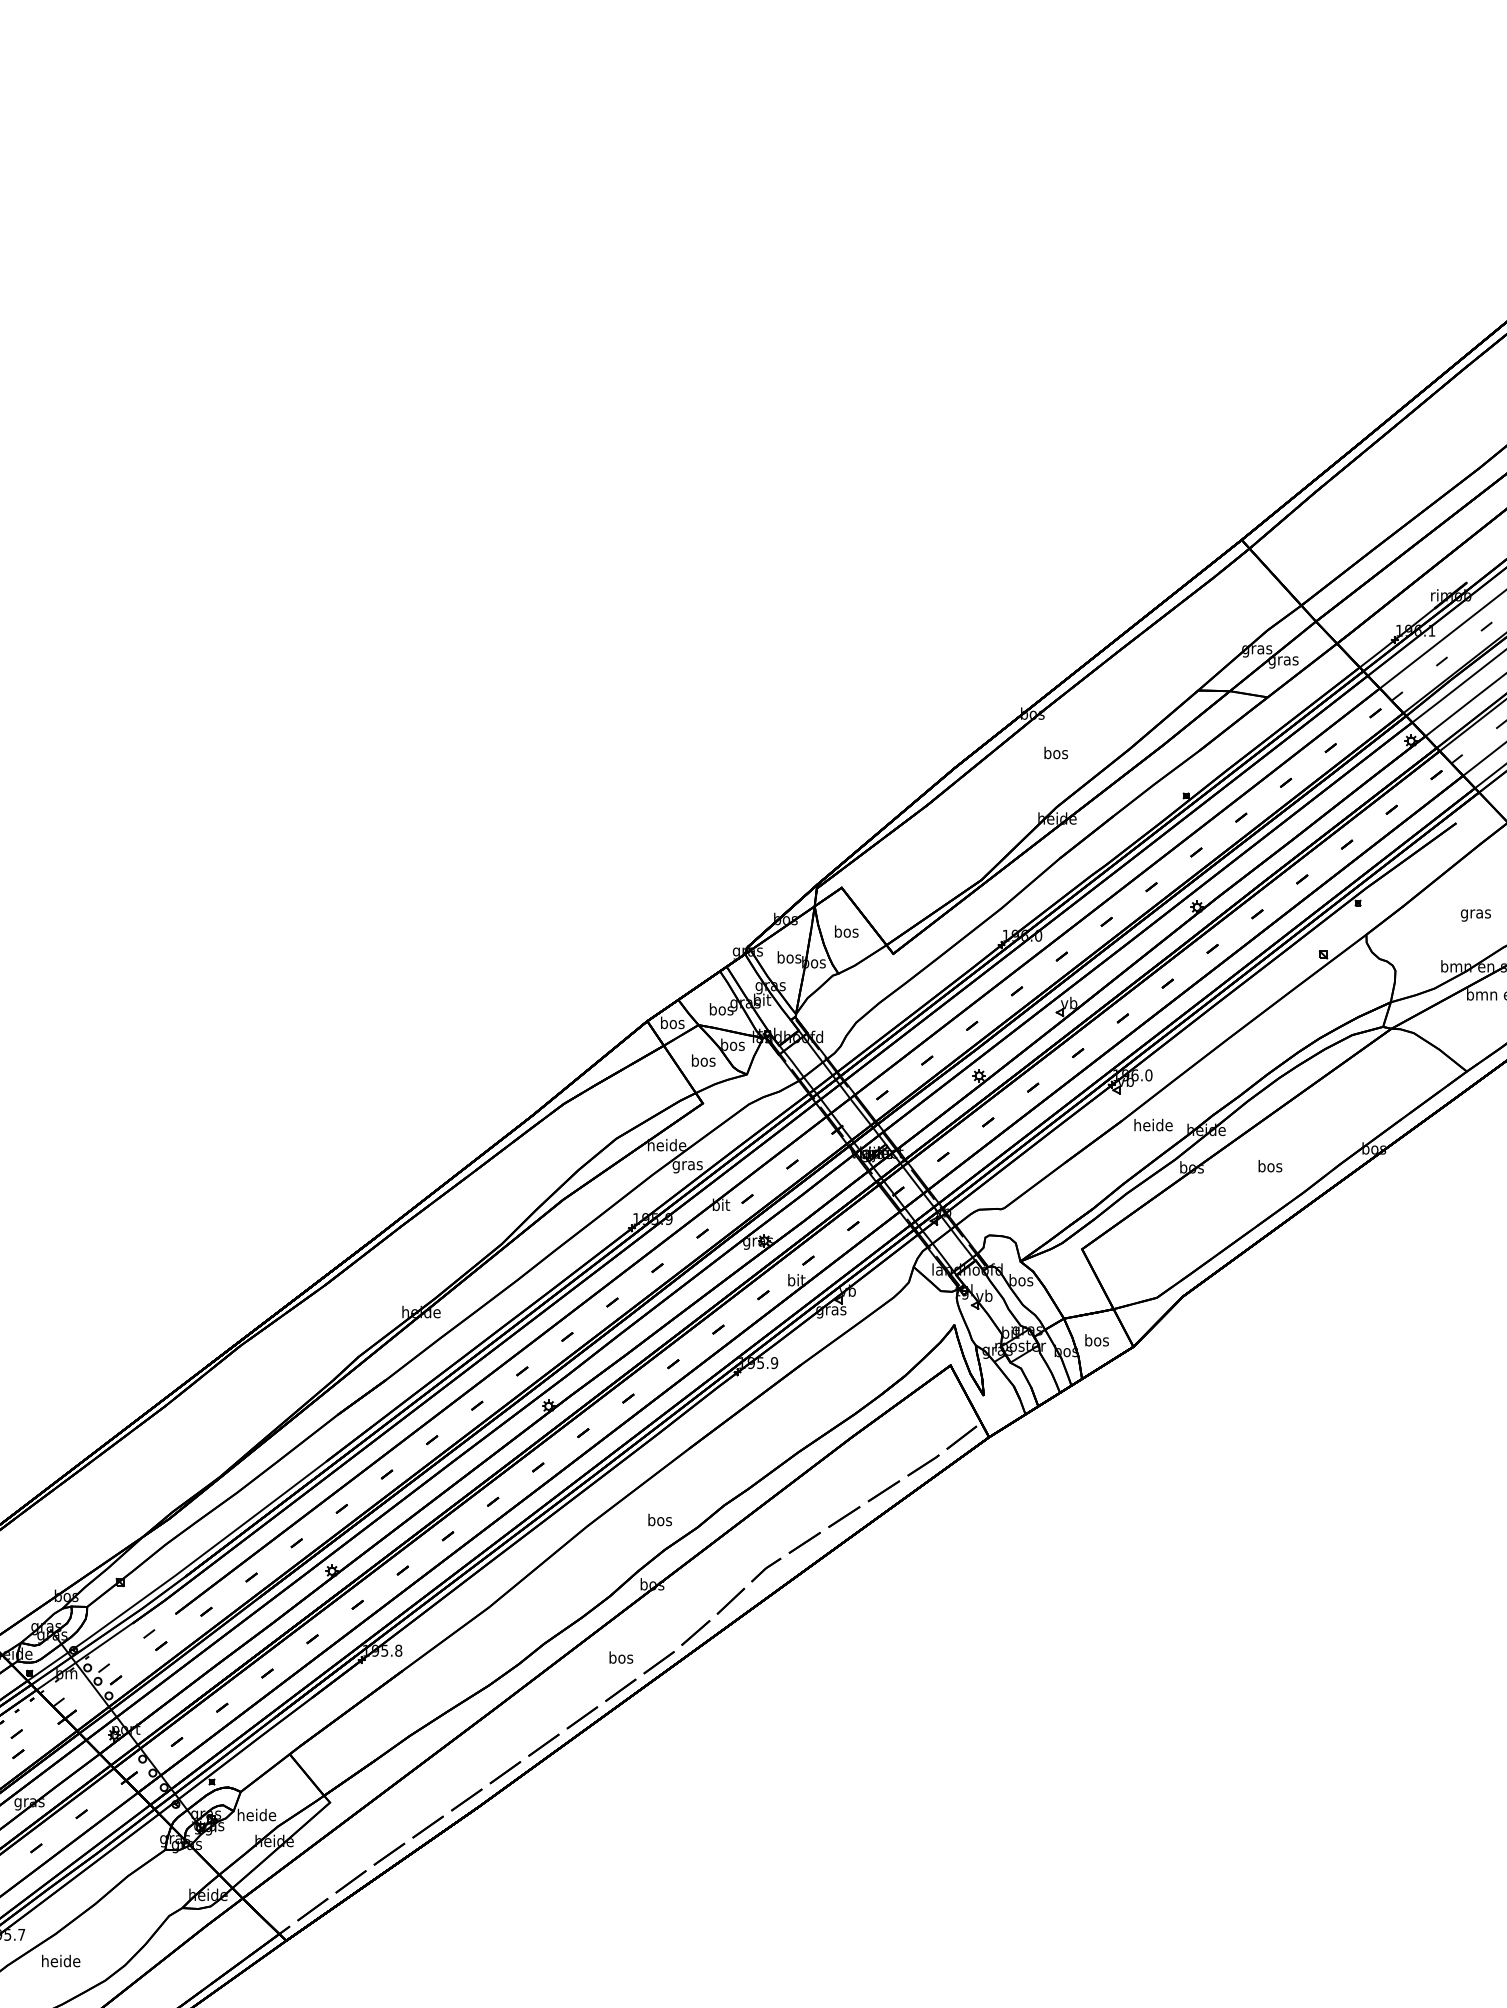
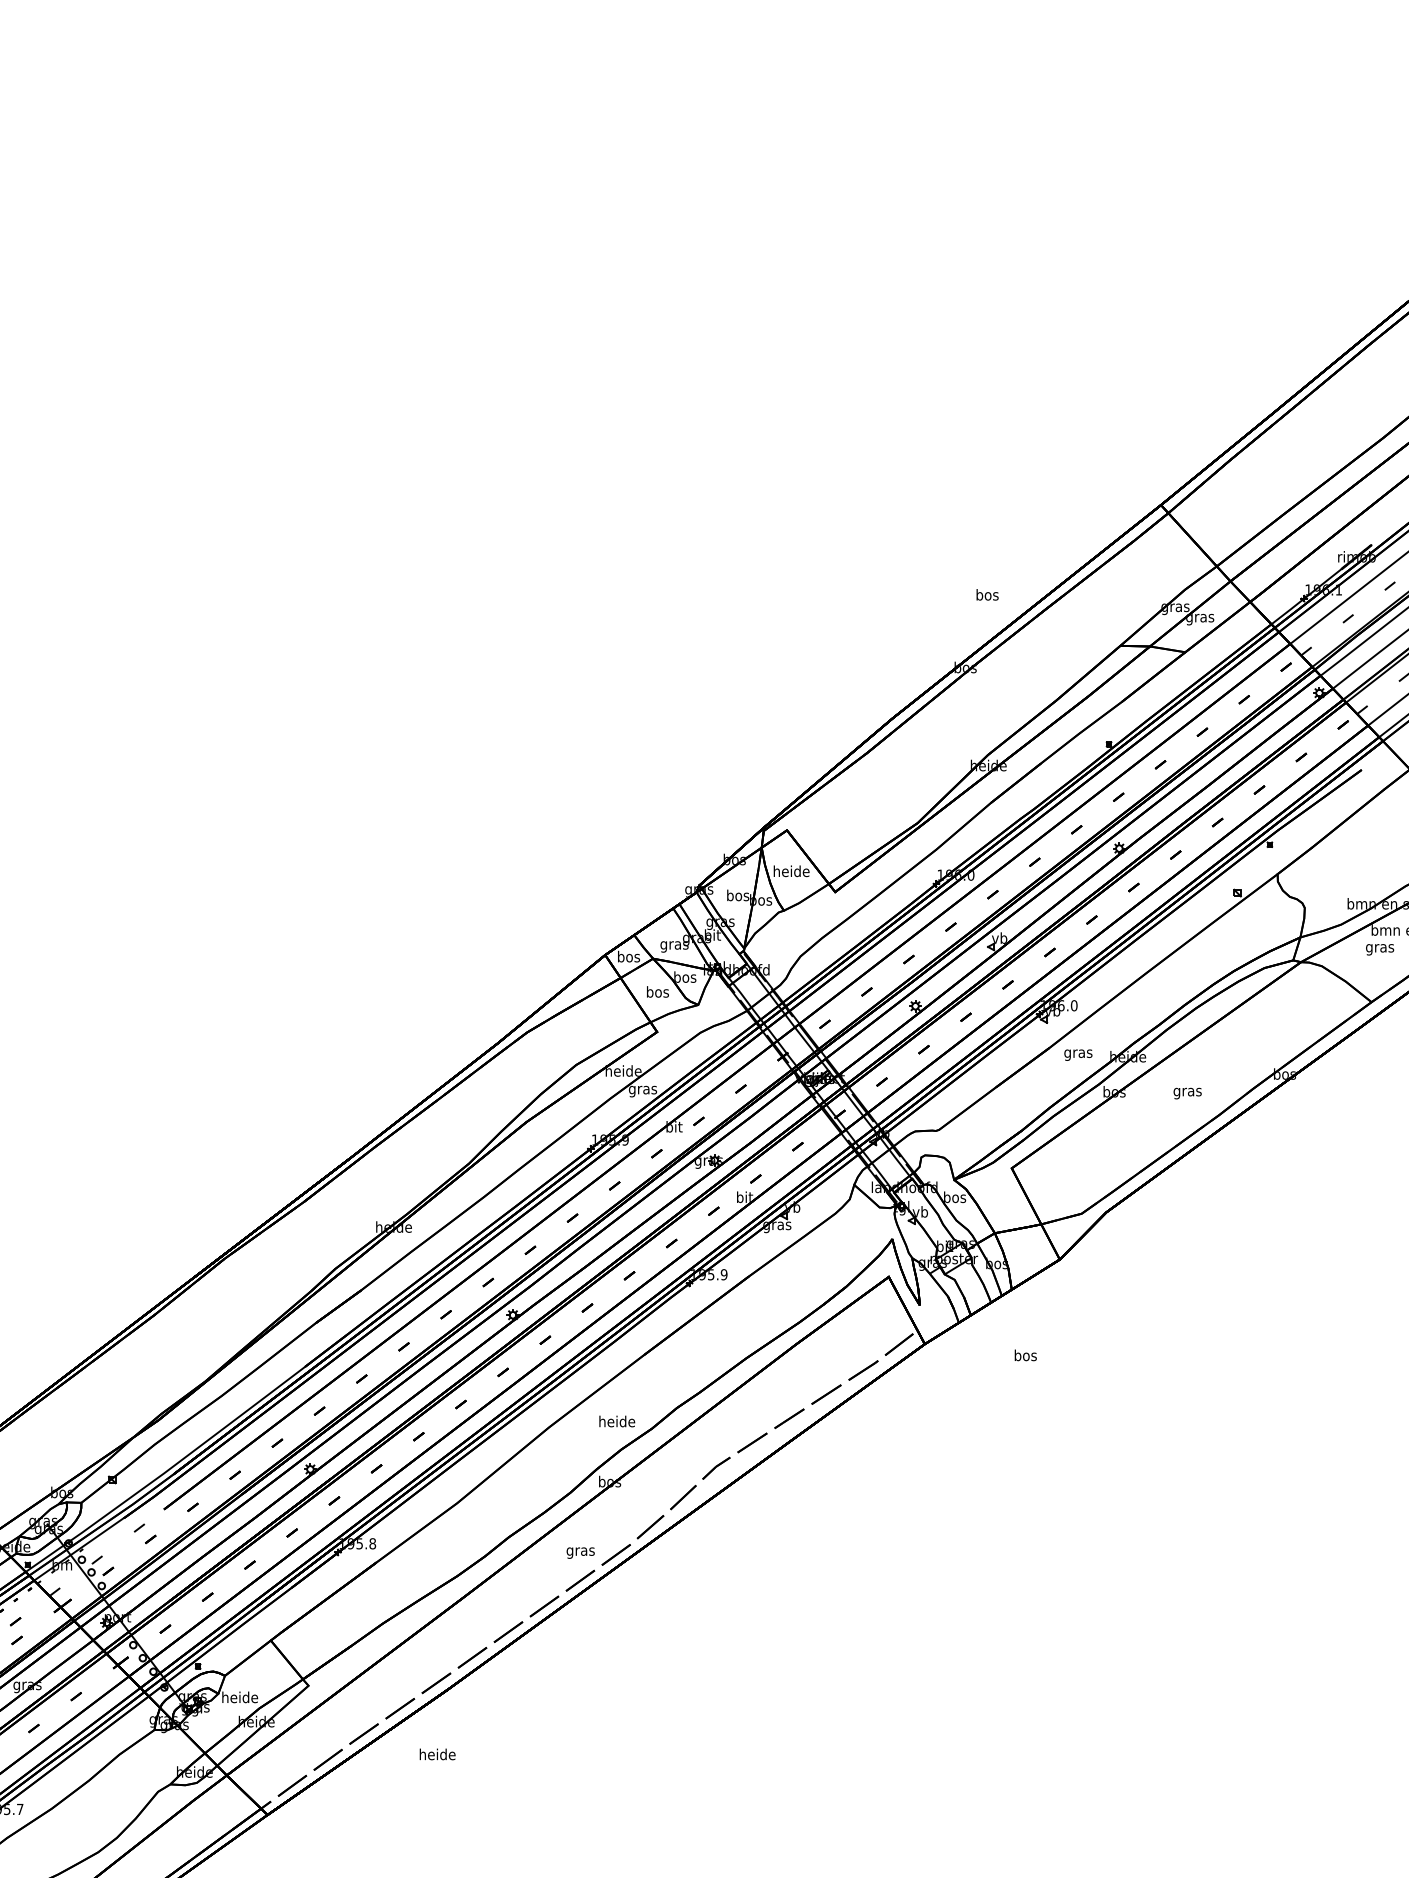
text: (1056, 752) -> (987, 594), moved
text: (1475, 915) -> (1379, 949), moved
text: (846, 931) -> (791, 871), bos -> heide
text: (721, 1010) -> (674, 945), bos -> gras
text: (1153, 1126) -> (1078, 1053), heide -> gras
text: (1270, 1167) -> (1187, 1091), bos -> gras
text: (1096, 1340) -> (1025, 1355), moved
text: (660, 1519) -> (617, 1421), bos -> heide
text: (621, 1658) -> (581, 1551), bos -> gras
text: (61, 1960) -> (437, 1753), moved

